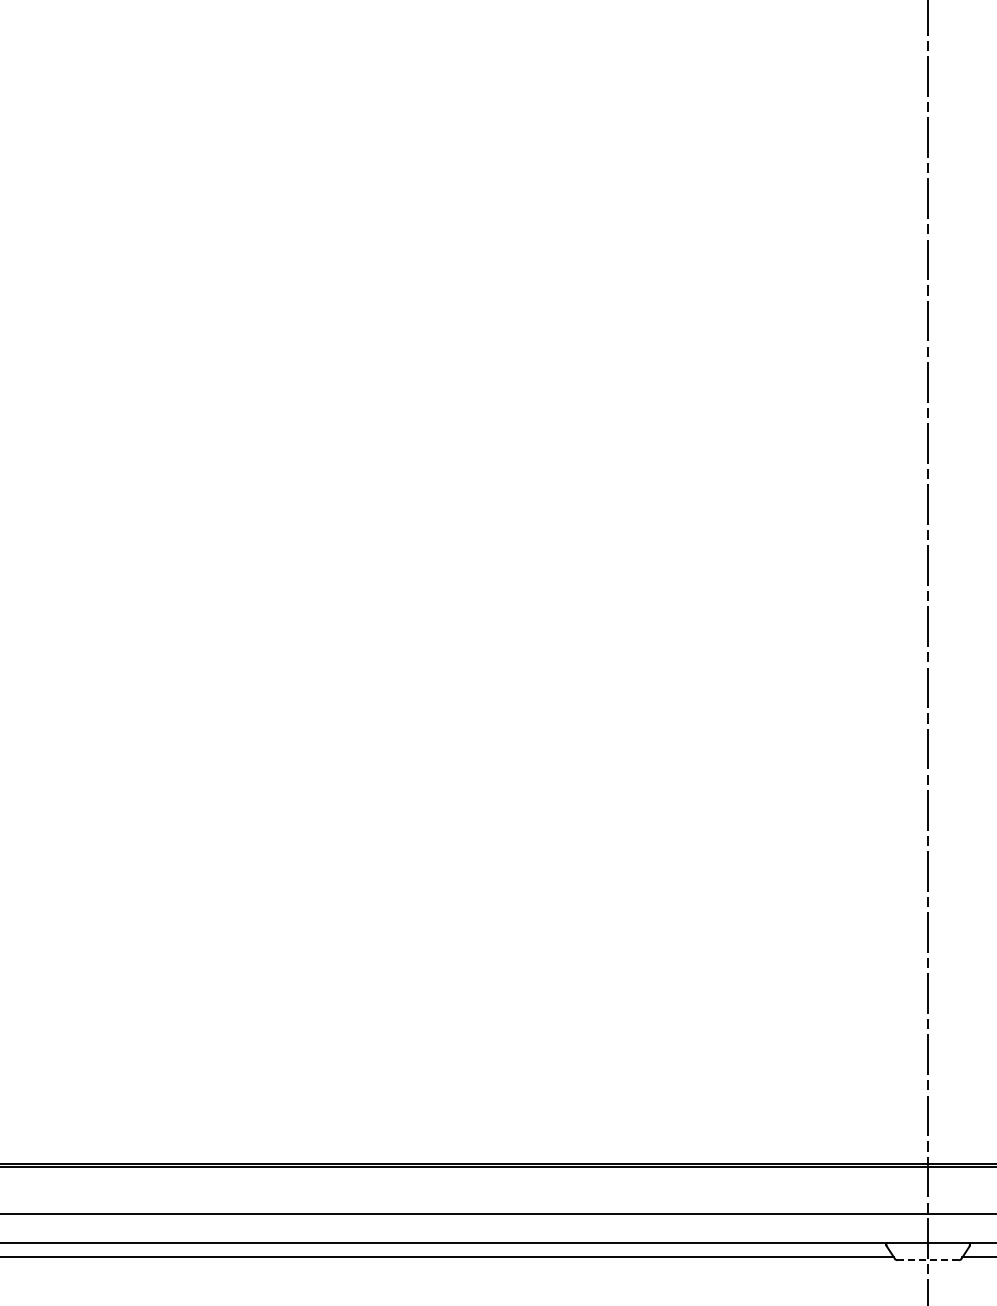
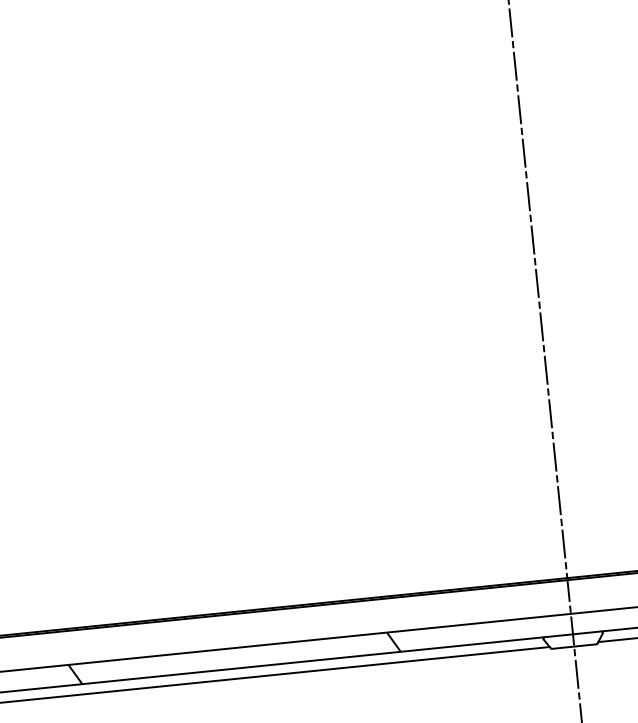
hatch: (452, 1228) -> (234, 658), added
line: (928, 1260) -> (574, 646), dashed -> solid

